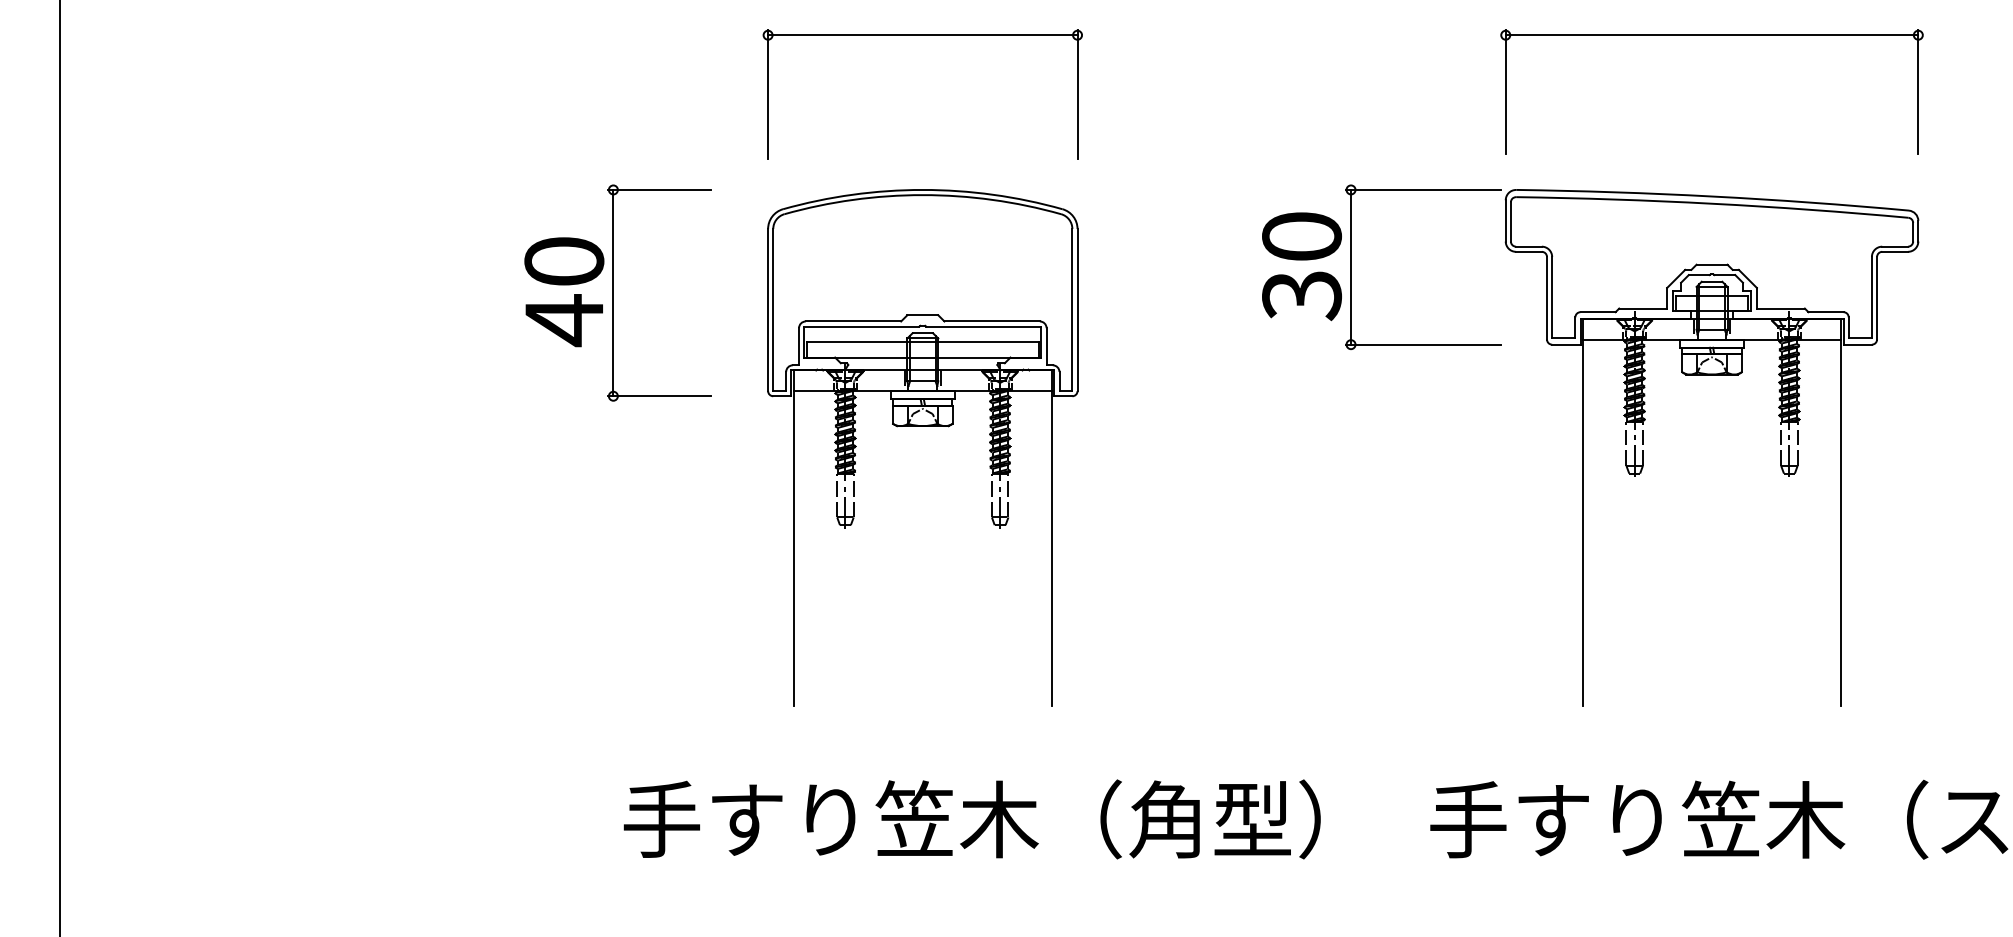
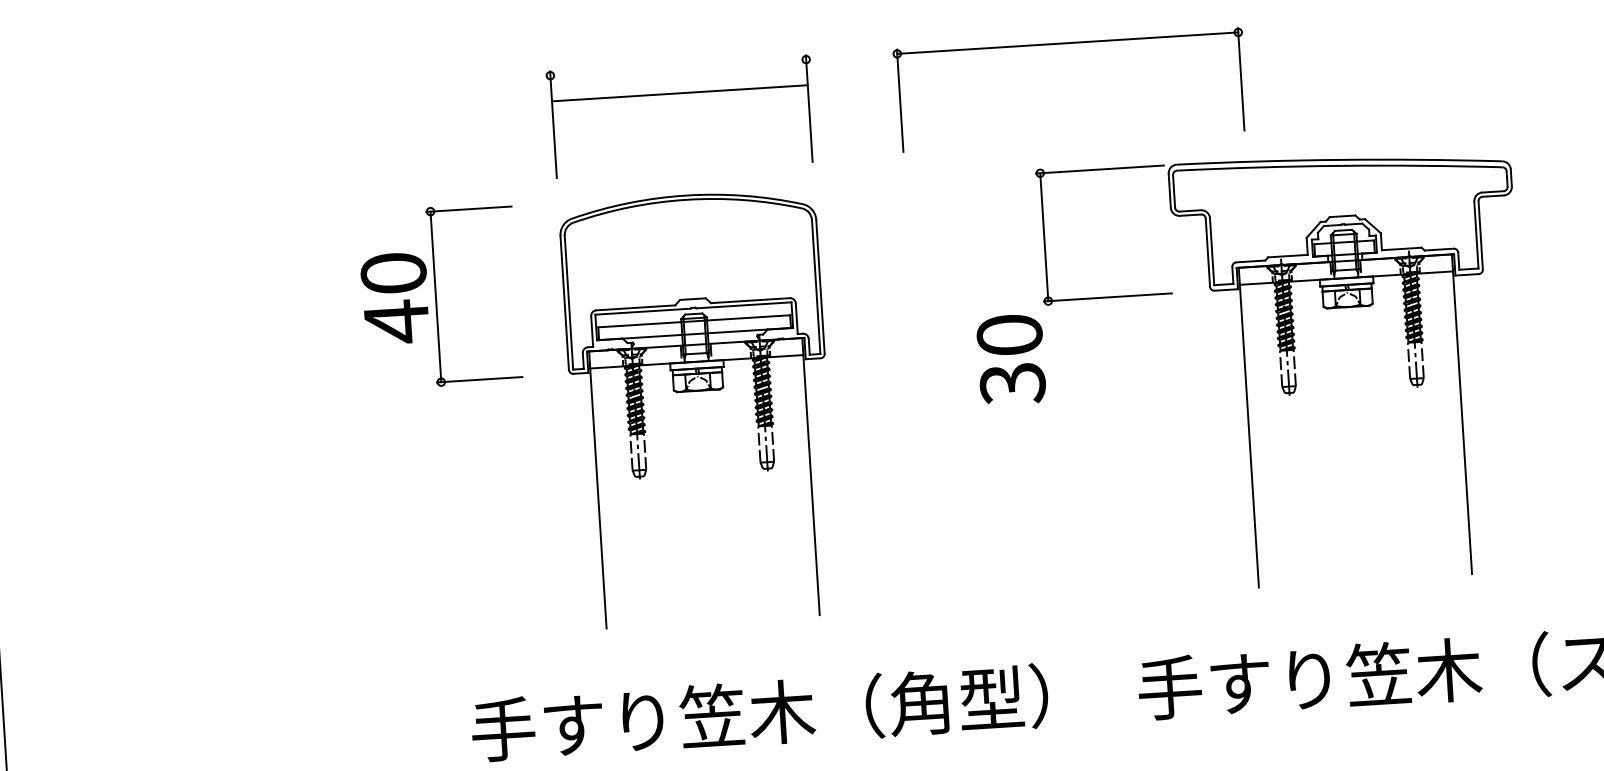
line: (922, 35) -> (679, 93), moved
part: (1711, 35) -> (1067, 43), moved
text: (1301, 266) -> (1010, 359), moved

